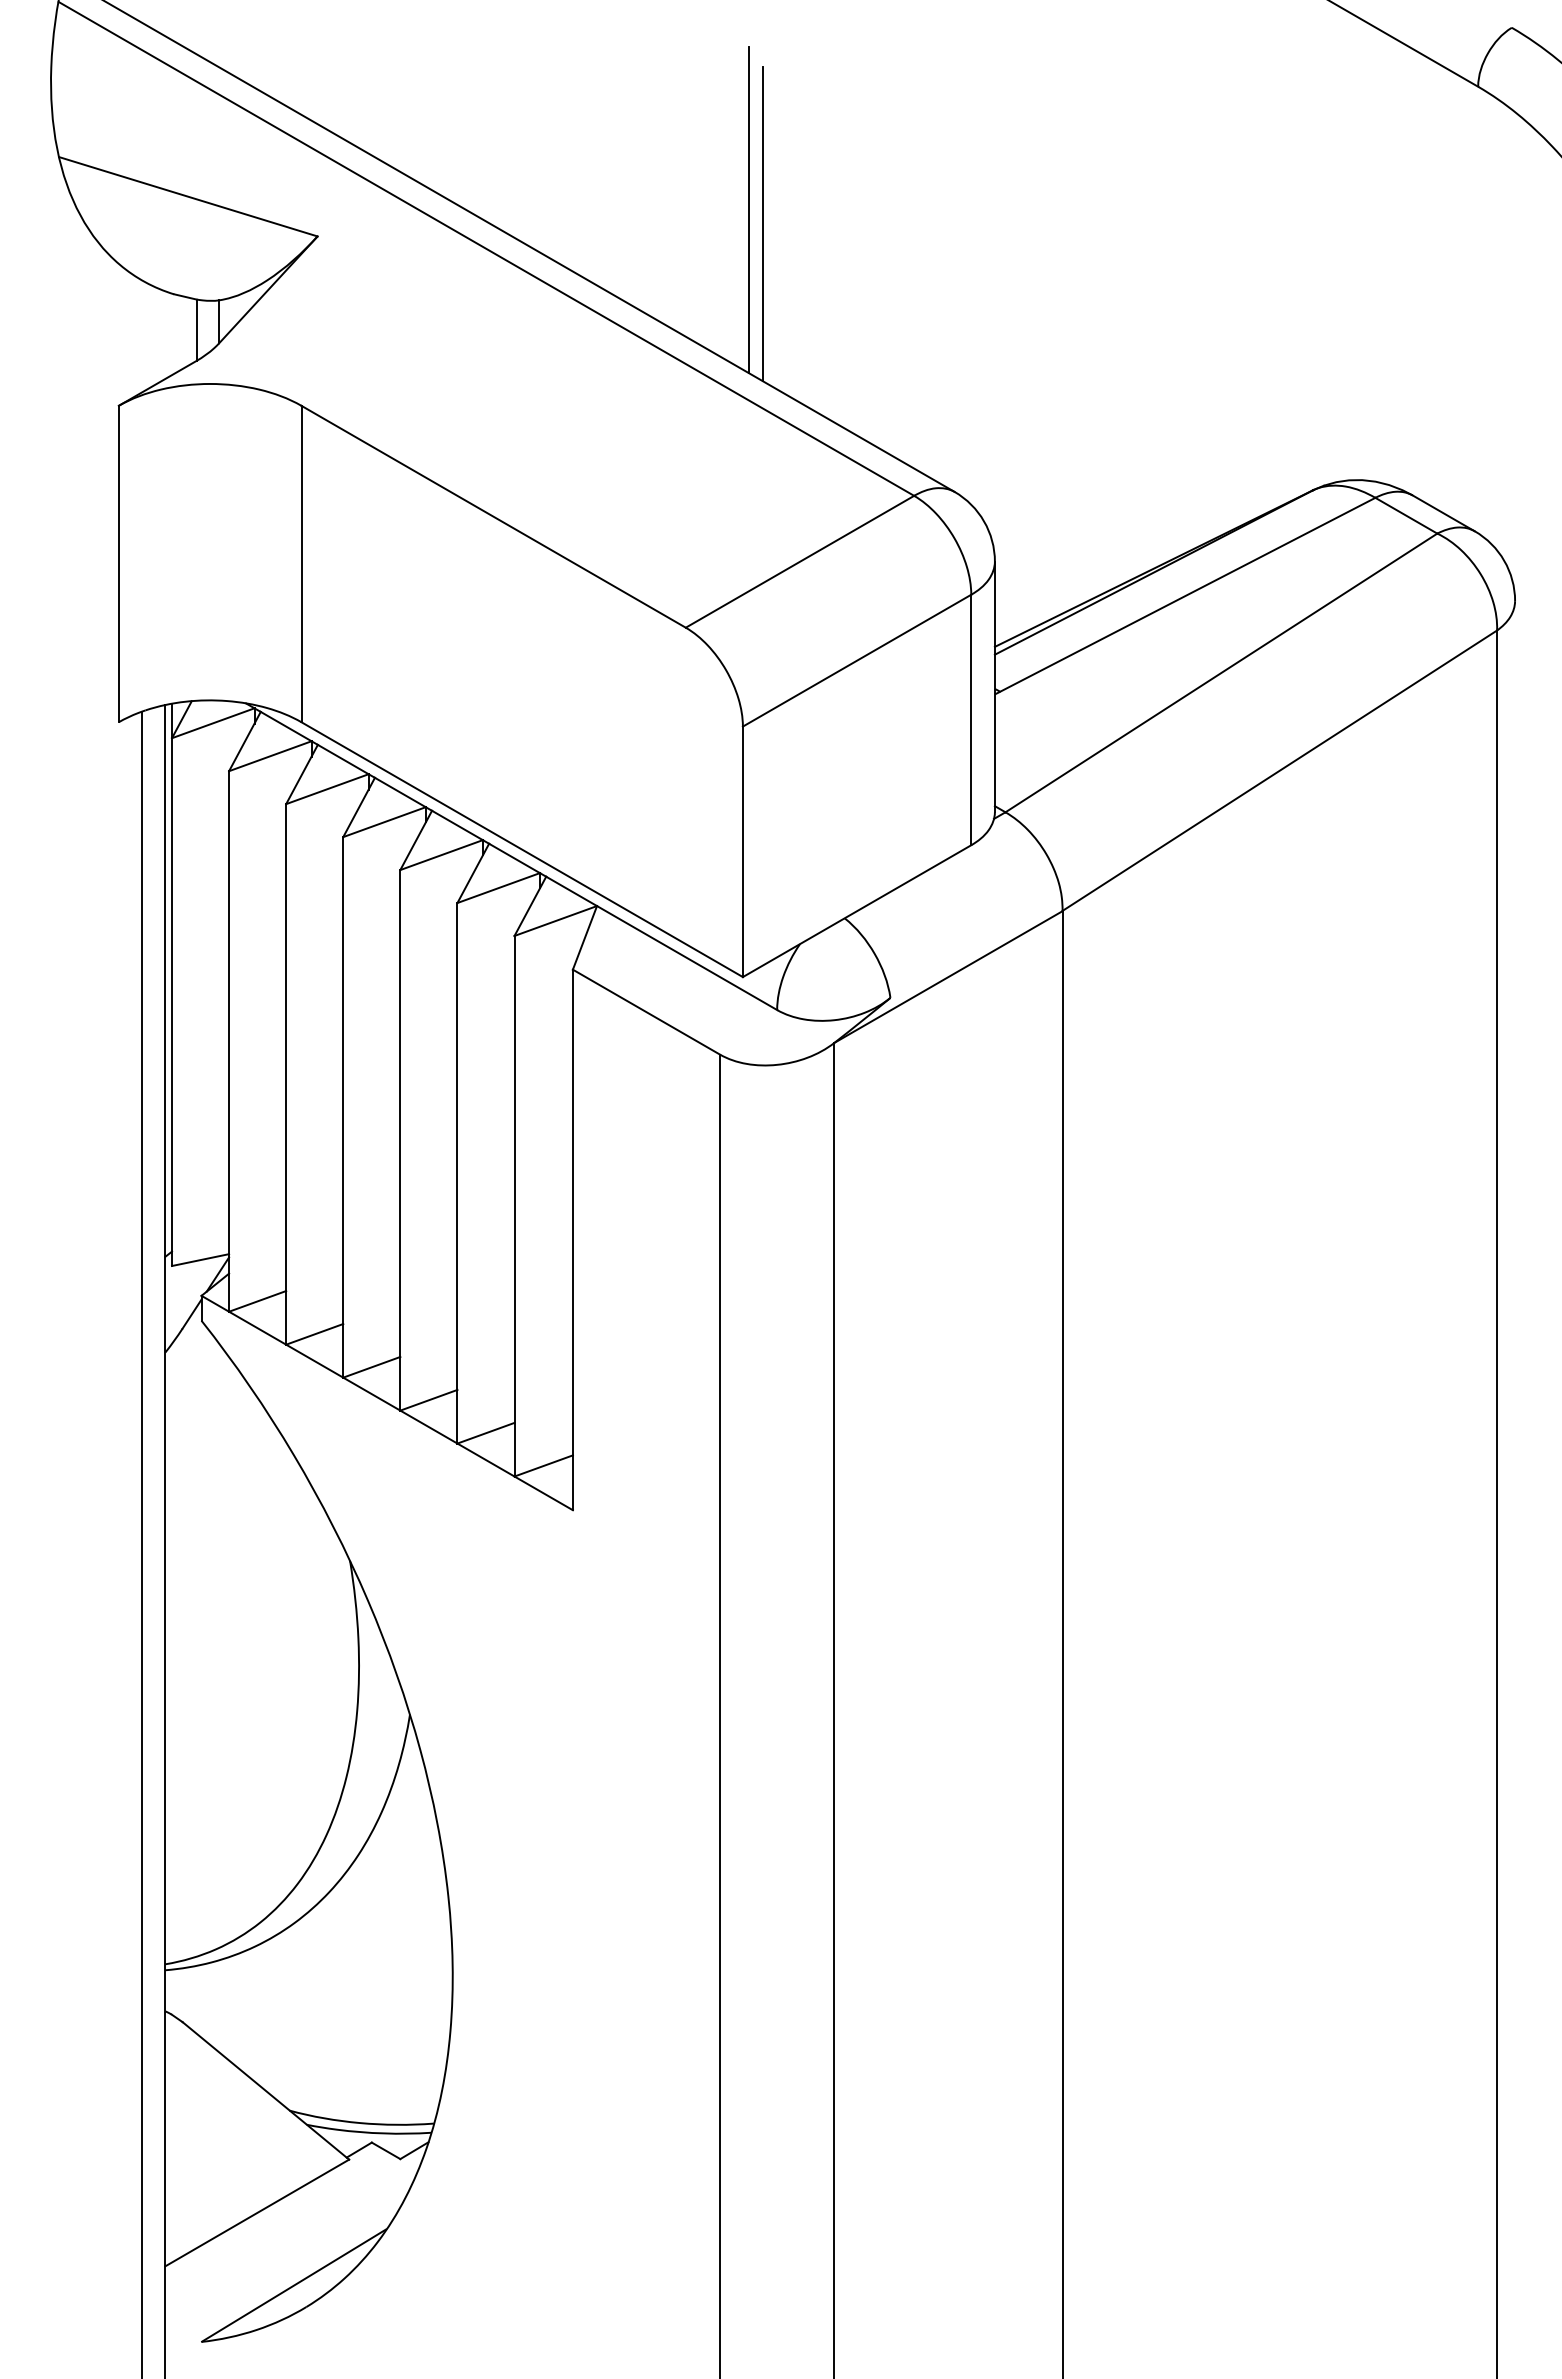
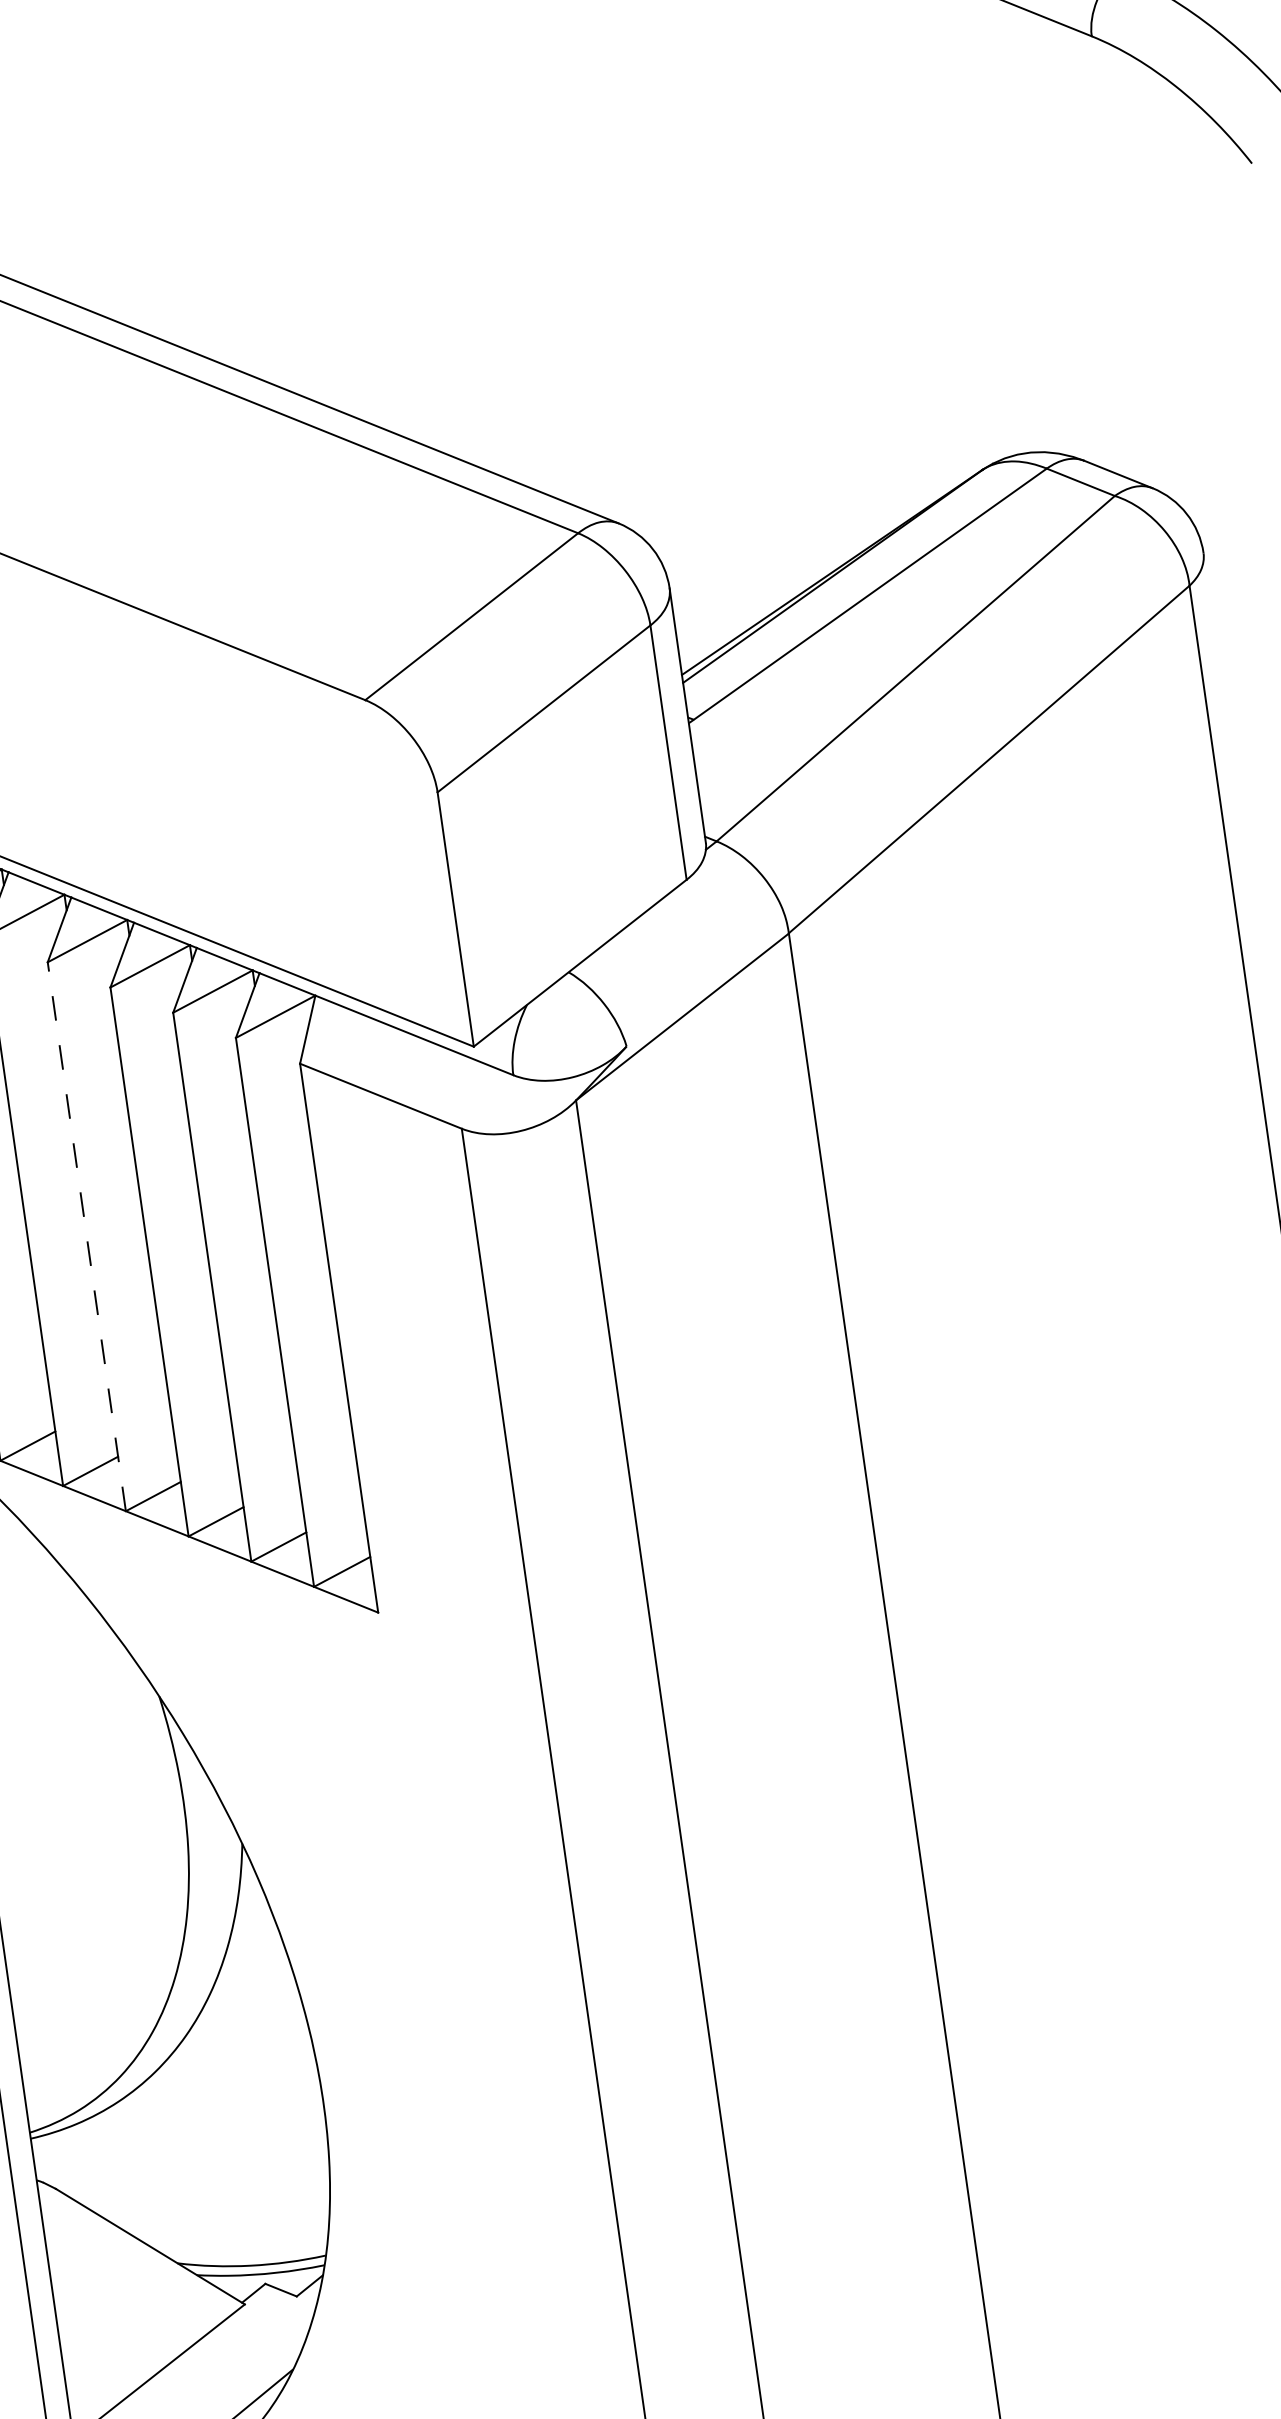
line: (748, 210) -> (368, 267), removed
line: (763, 224) -> (385, 279), removed
line: (343, 1106) -> (86, 1235), solid -> dashed

